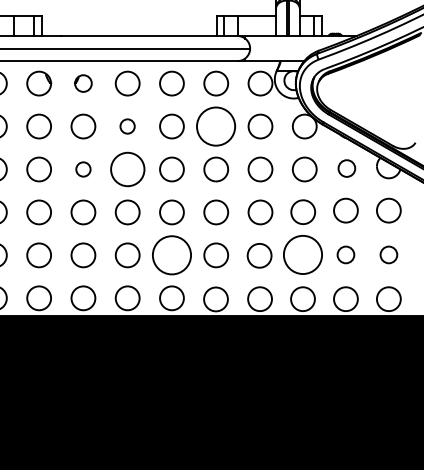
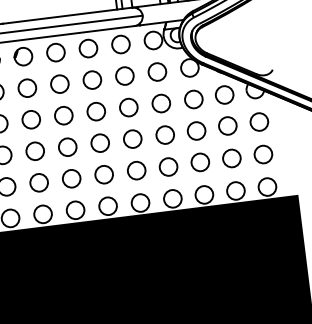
part: (83, 83) -> (23, 56), size x1.43
circle: (127, 126) -> (59, 84), size x1.67
circle: (216, 126) -> (125, 76), size x0.62
circle: (346, 168) -> (224, 94), size x1.43
circle: (83, 169) -> (31, 119), size x1.67
circle: (127, 169) -> (63, 115), size x0.71
circle: (302, 254) -> (199, 162), size x0.62
circle: (345, 254) -> (231, 158), size x1.43
circle: (388, 254) -> (263, 154), size x1.43
circle: (171, 255) -> (103, 174), size x0.62

